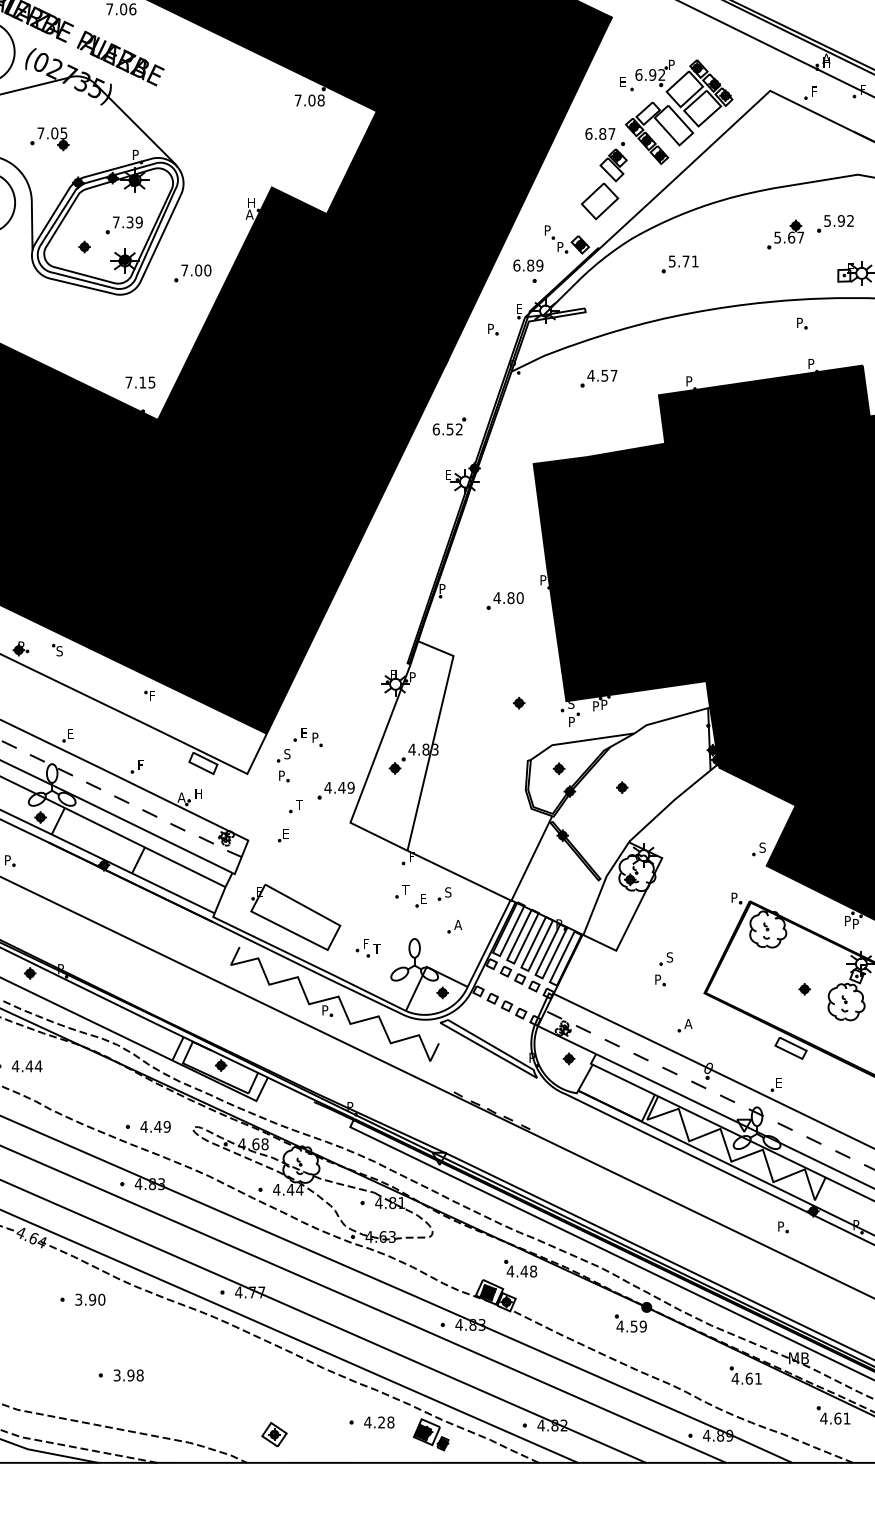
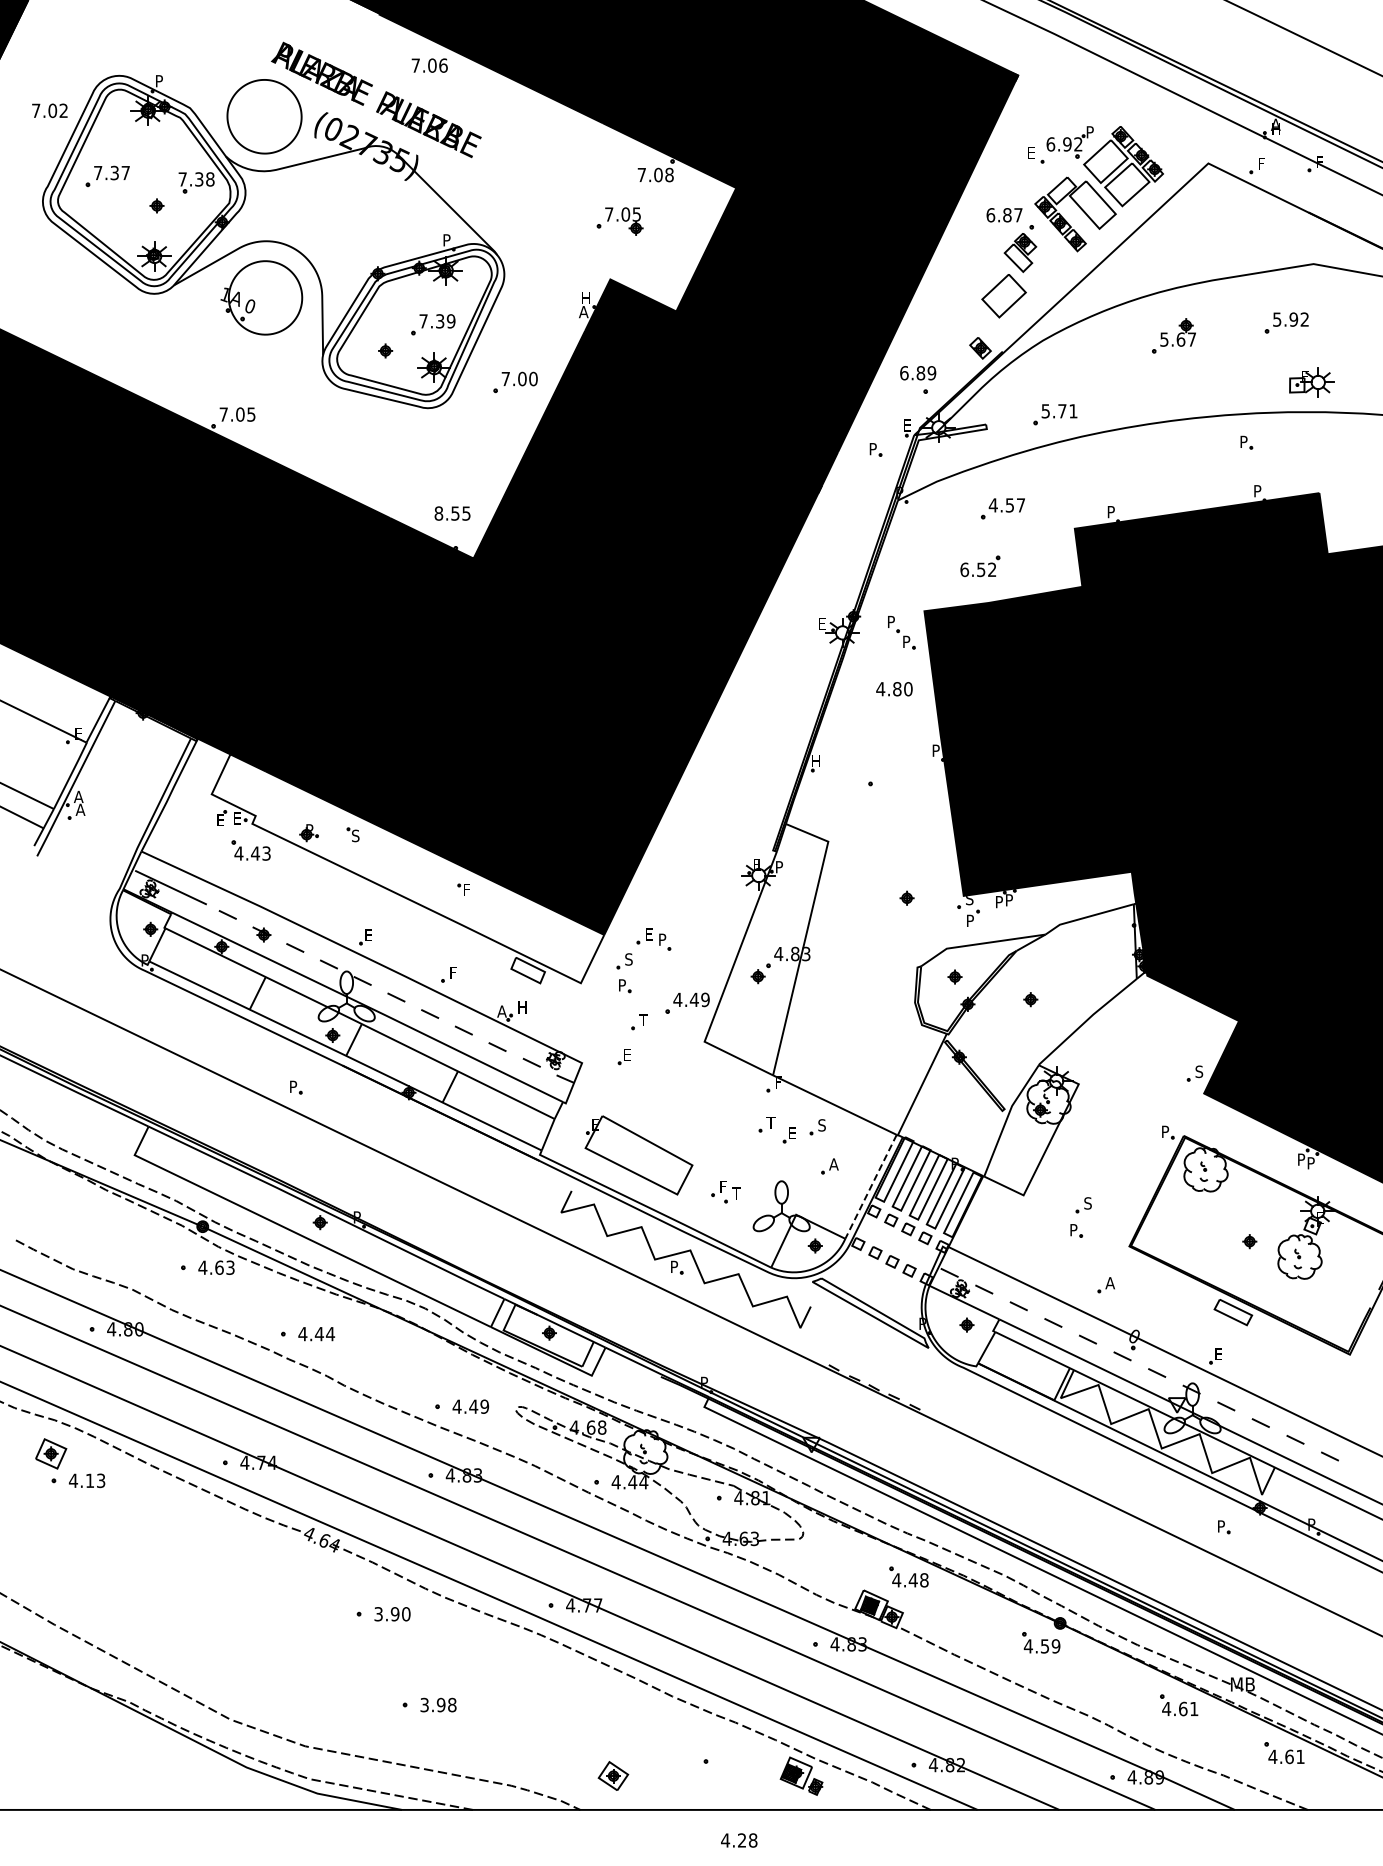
part: (49, 139) -> (619, 221), moved
part: (785, 234) -> (1173, 335), moved
part: (556, 239) -> (901, 632), moved
part: (680, 264) -> (1055, 414), moved
text: (135, 382) -> (446, 513), 7.15 -> 8.55
part: (449, 426) -> (980, 566), moved
text: (442, 589) -> (815, 761), P -> H
text: (508, 598) -> (894, 689), moved
line: (488, 944) -> (870, 1187), solid -> dashed
text: (379, 1422) -> (739, 1840), moved

